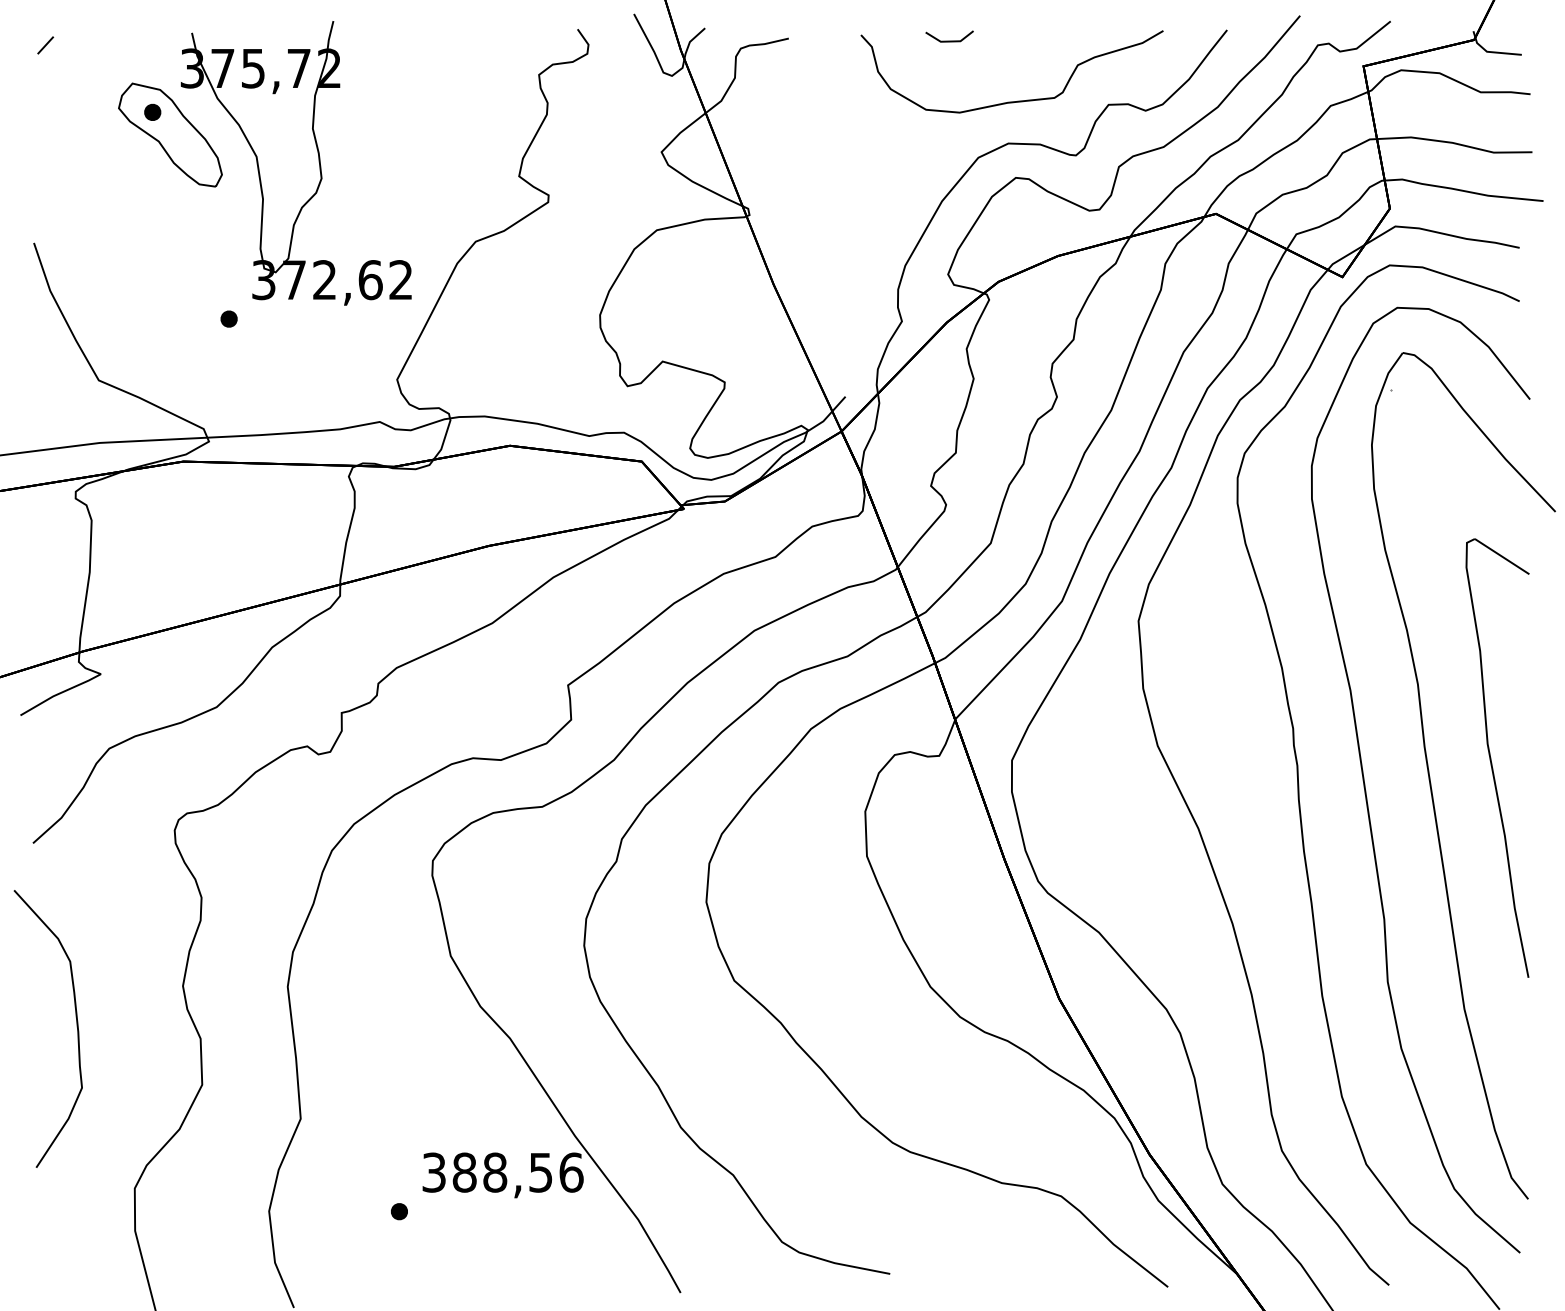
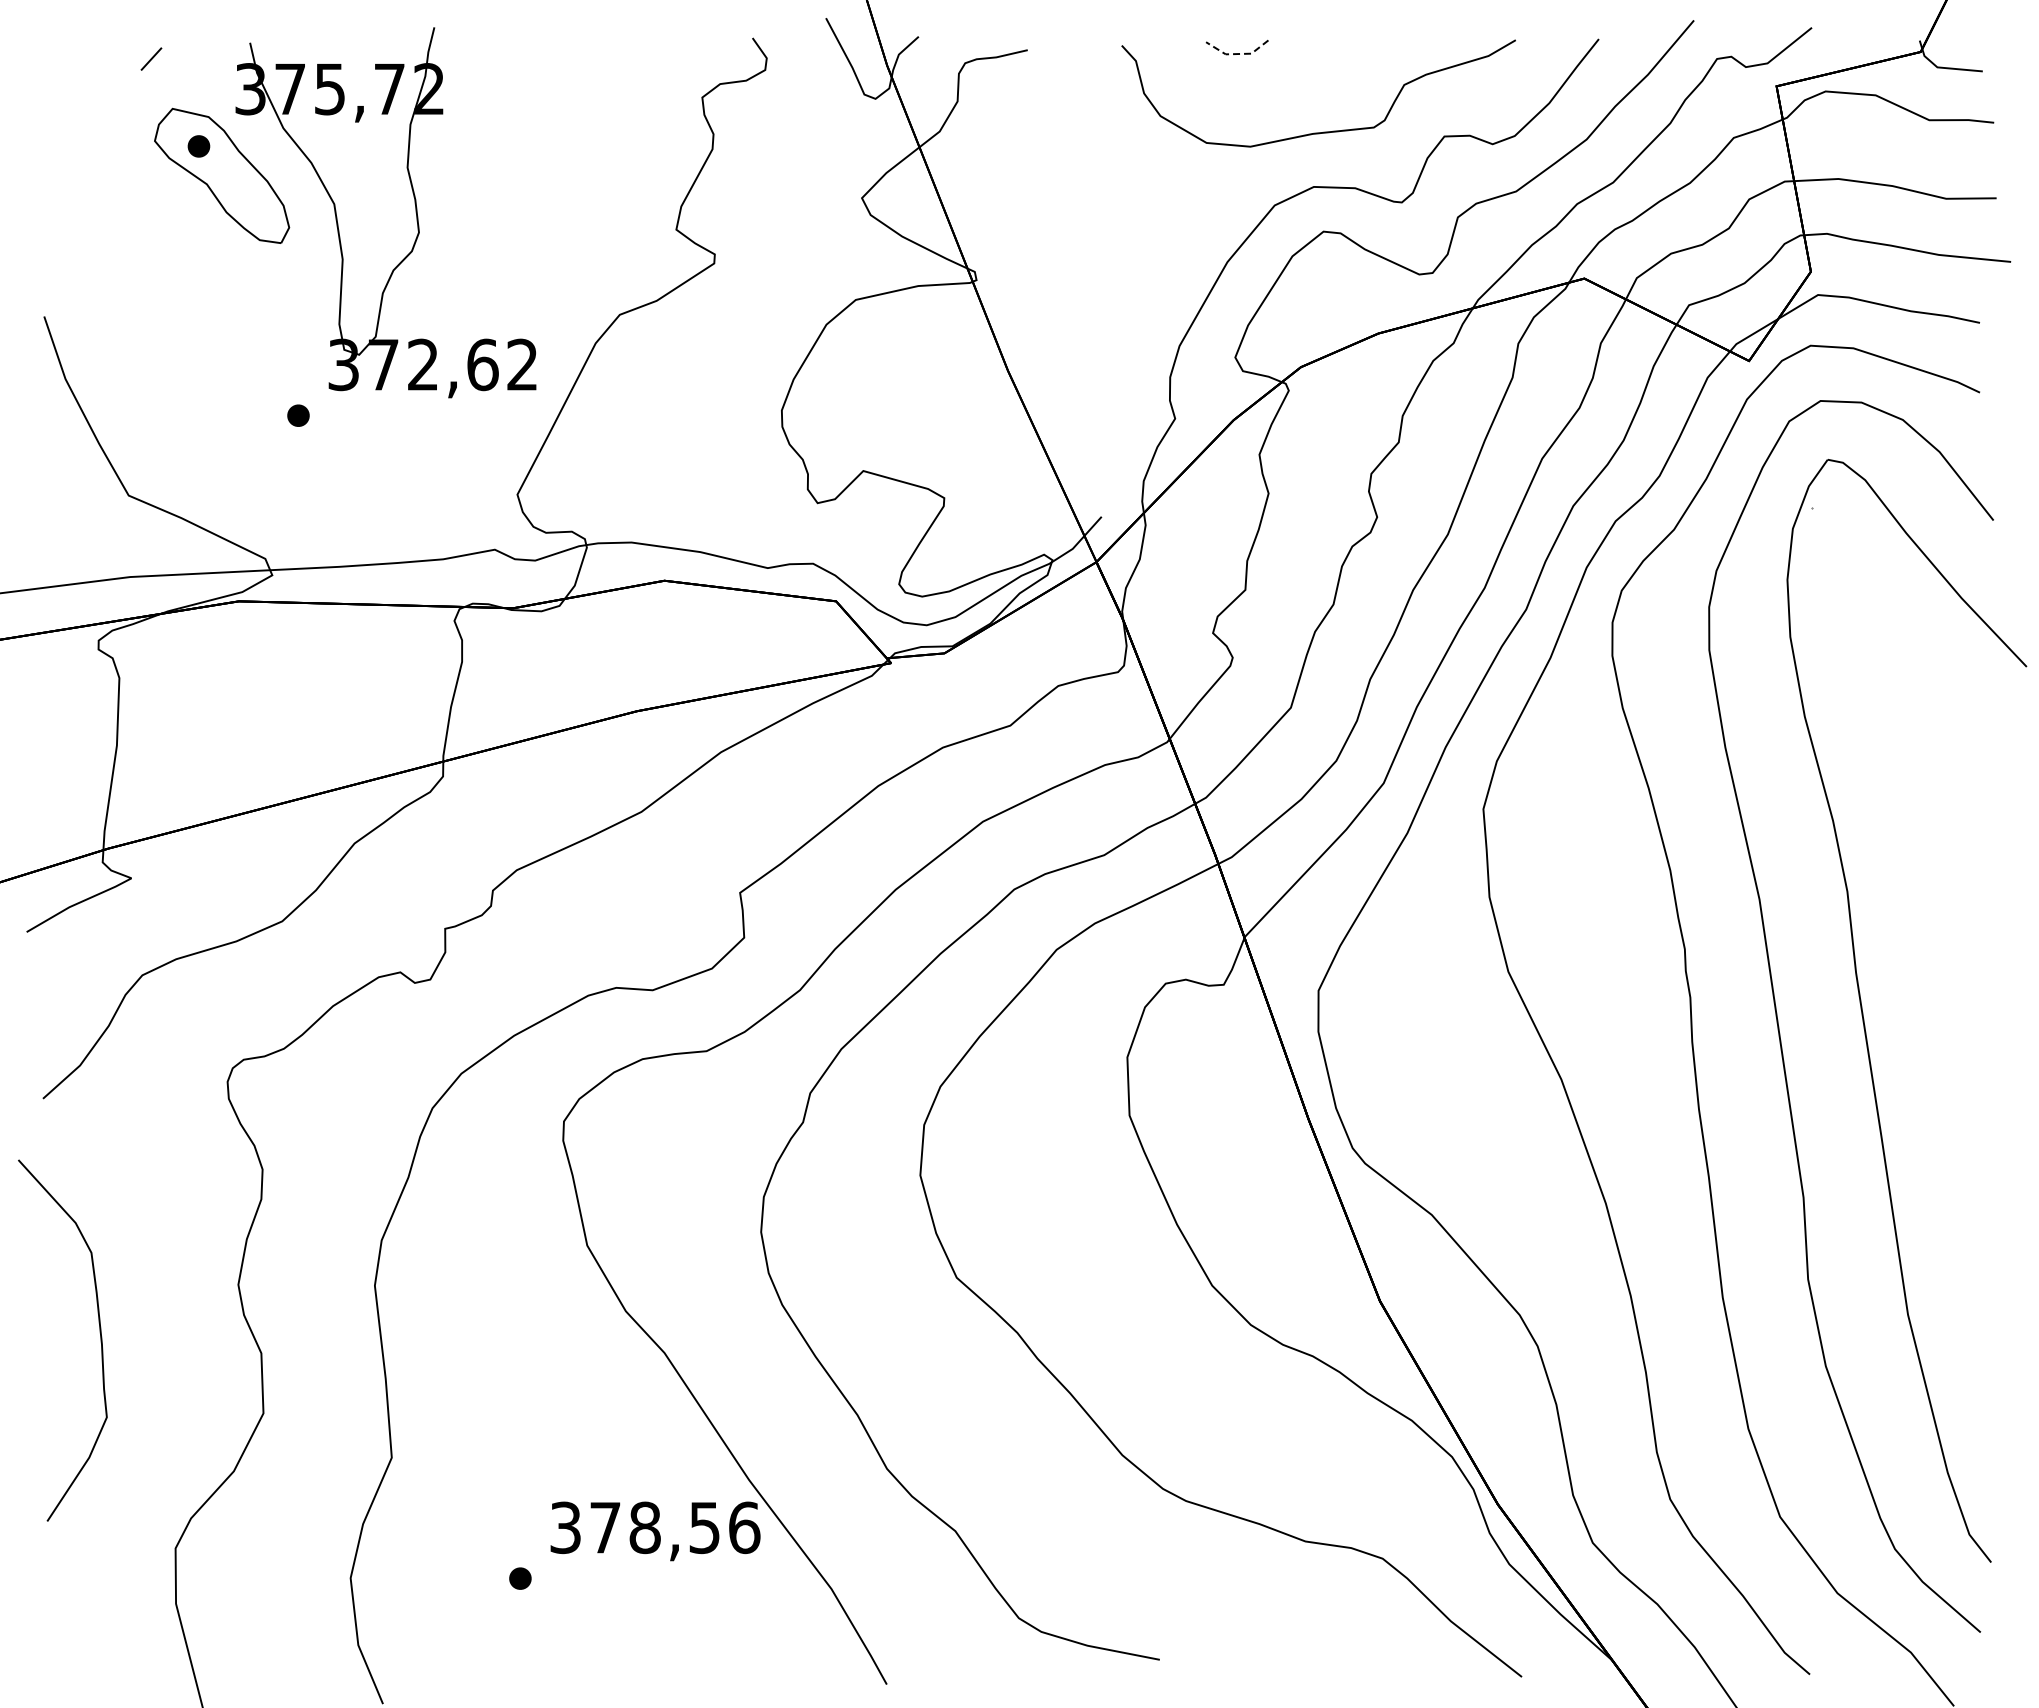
line: (949, 41) -> (1237, 54), solid -> dashed
line: (45, 44) -> (151, 58), moved
part: (1491, 760) -> (1943, 990), removed
text: (464, 1172) -> (605, 1527), 388,56 -> 378,56

